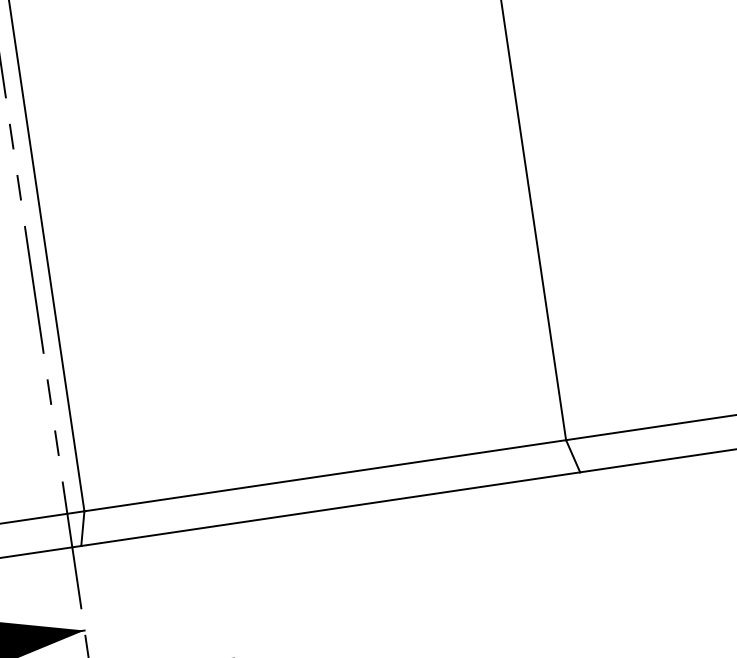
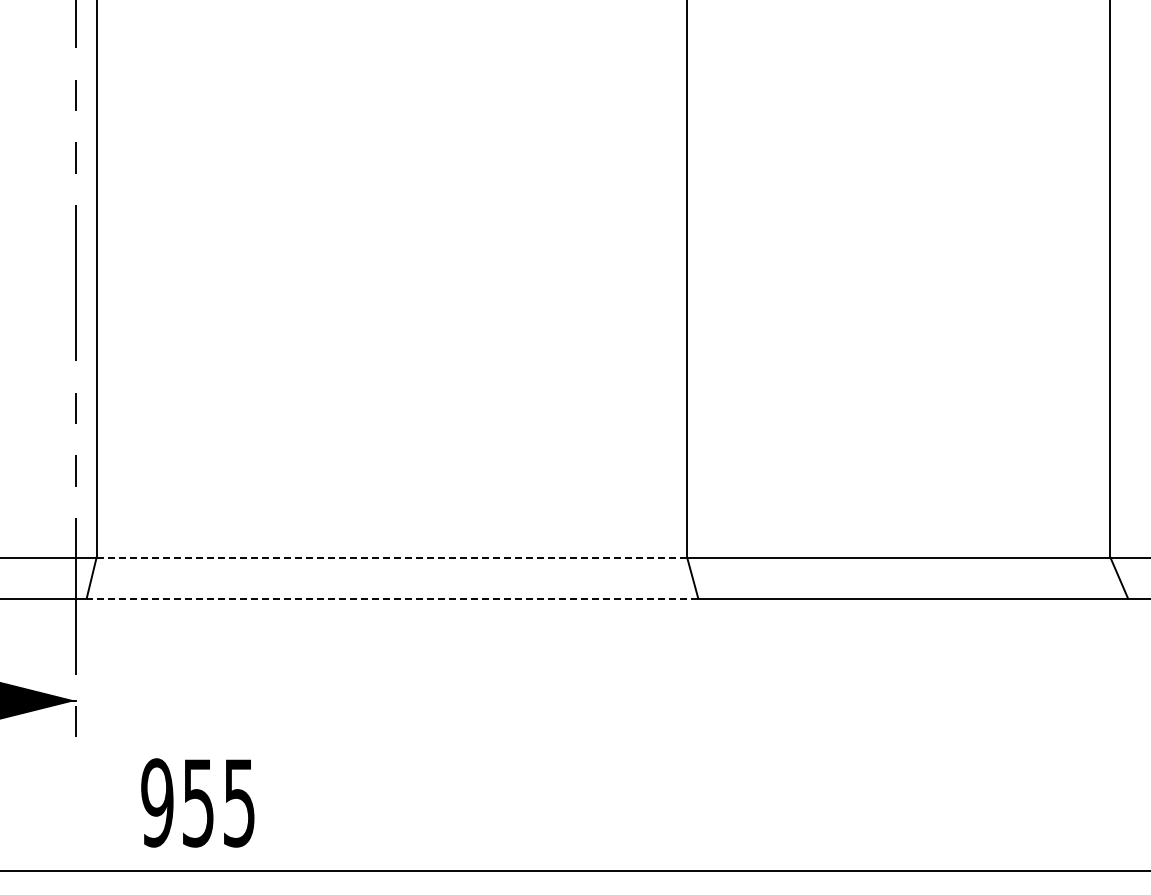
line: (325, 475) -> (392, 557), solid -> dashed
line: (330, 508) -> (392, 598), solid -> dashed

